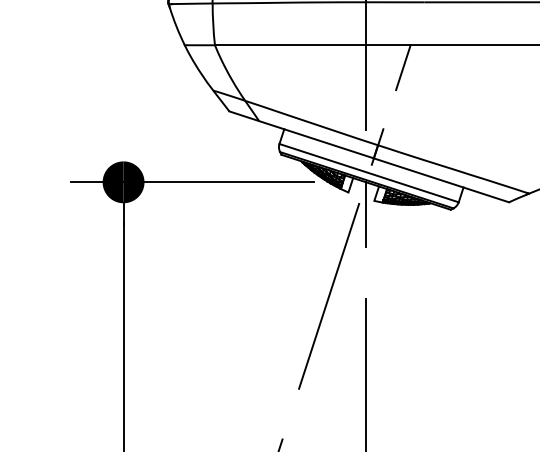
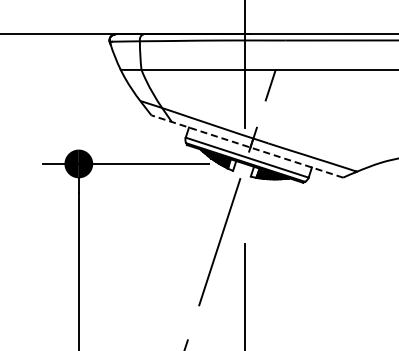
line: (369, 156) -> (247, 146), solid -> dashed
line: (366, 213) -> (245, 185), removed

